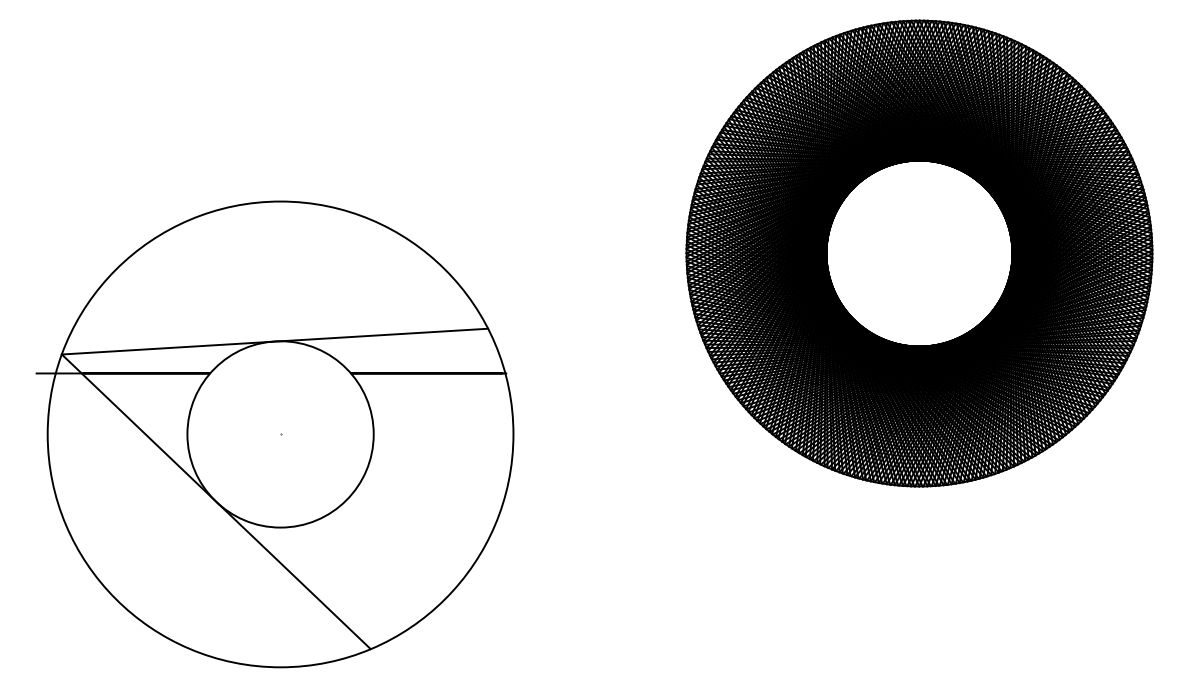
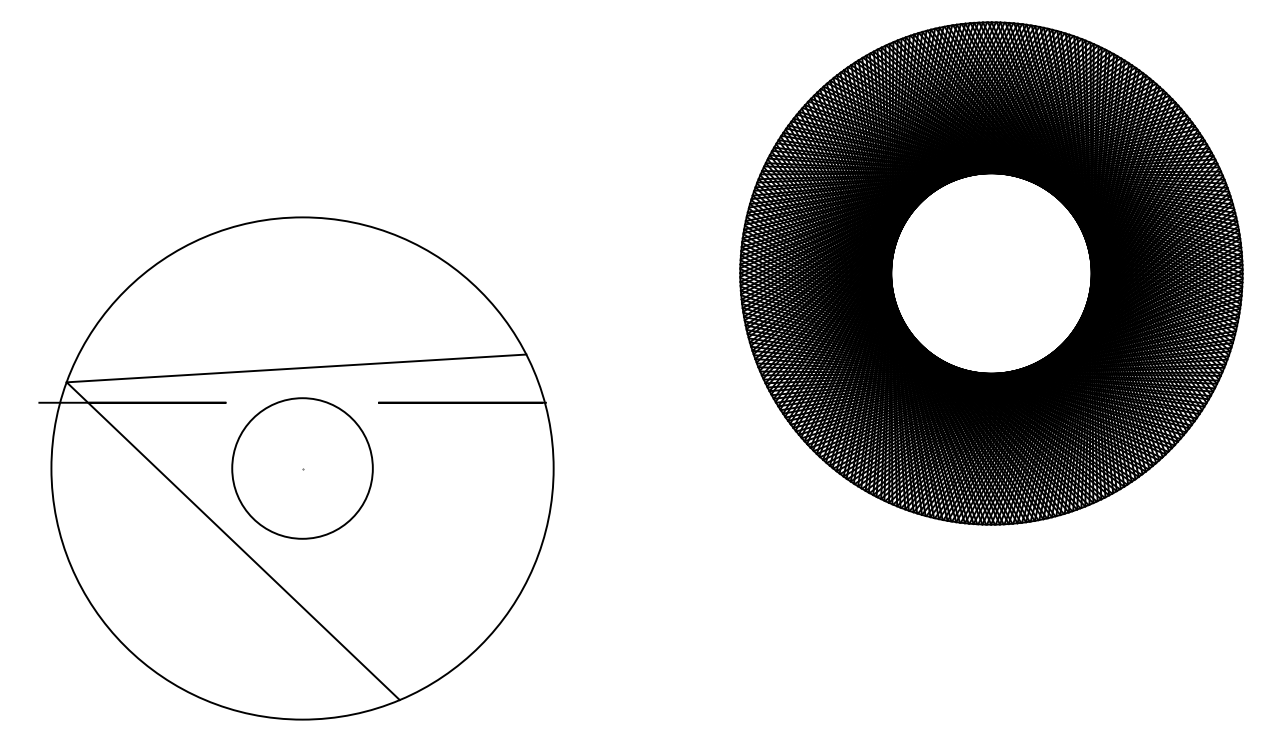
circle: (280, 434) -> (302, 468), size x0.7

